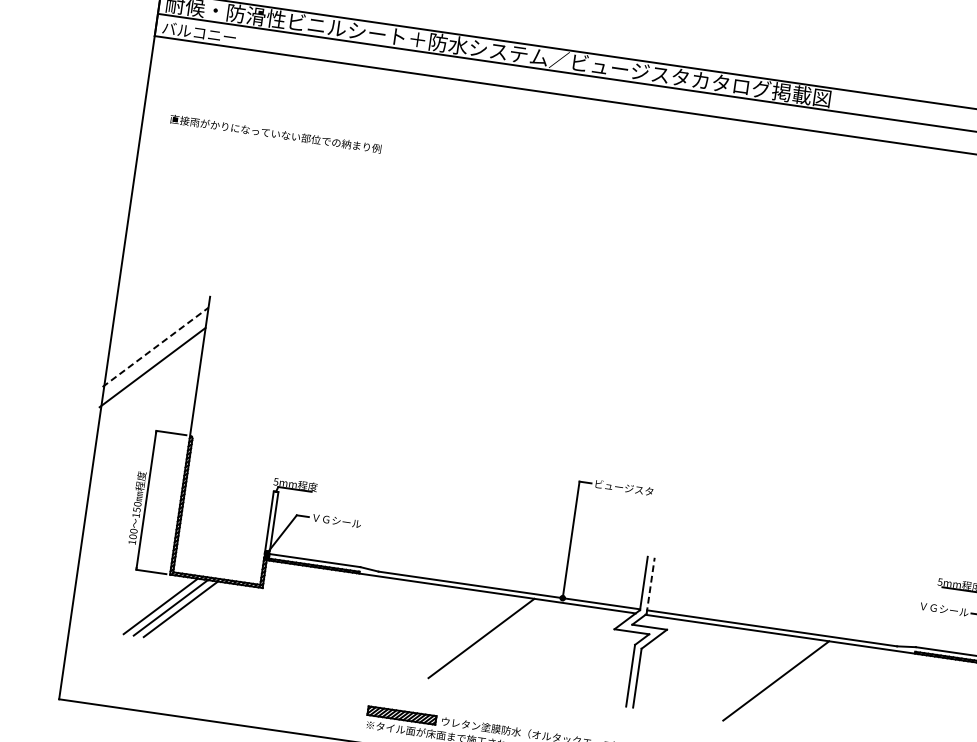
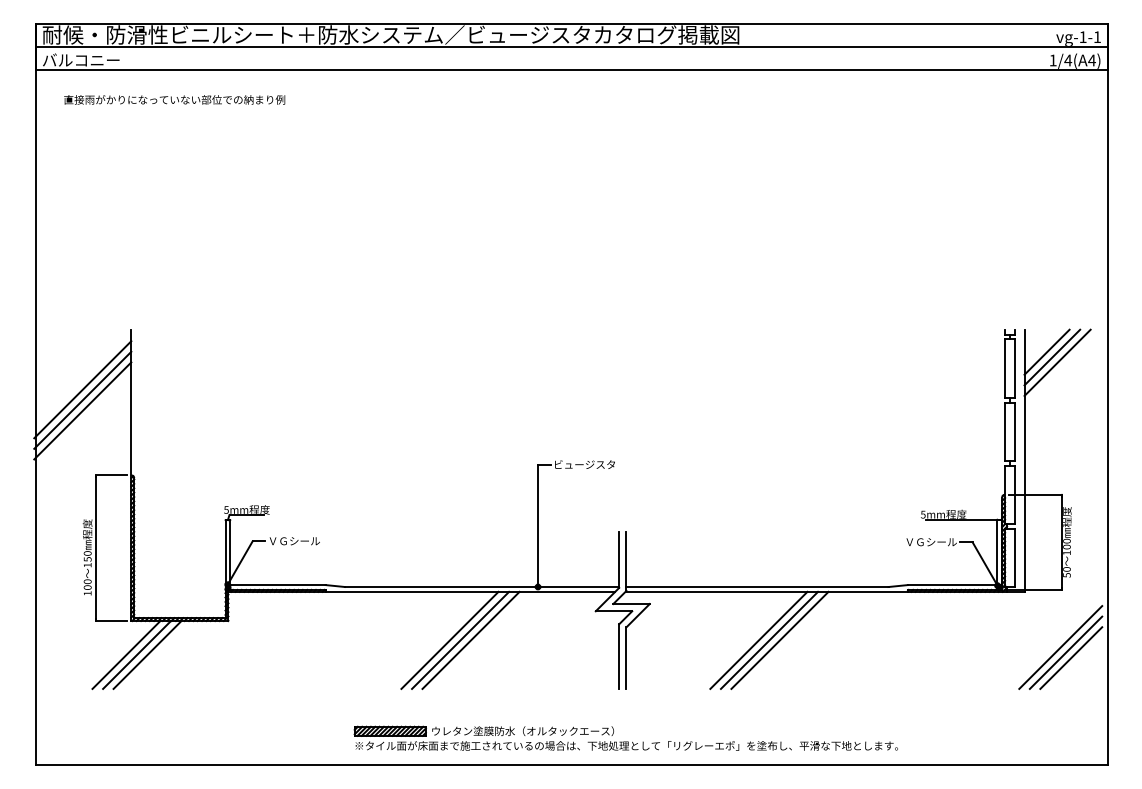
text: (275, 133) -> (174, 99), moved
line: (155, 347) -> (82, 389), dashed -> solid
line: (153, 356) -> (82, 399), added
line: (650, 585) -> (626, 560), dashed -> solid
line: (471, 636) -> (449, 639), added
line: (491, 638) -> (470, 639), added
line: (765, 678) -> (758, 639), added
line: (785, 681) -> (779, 639), added

